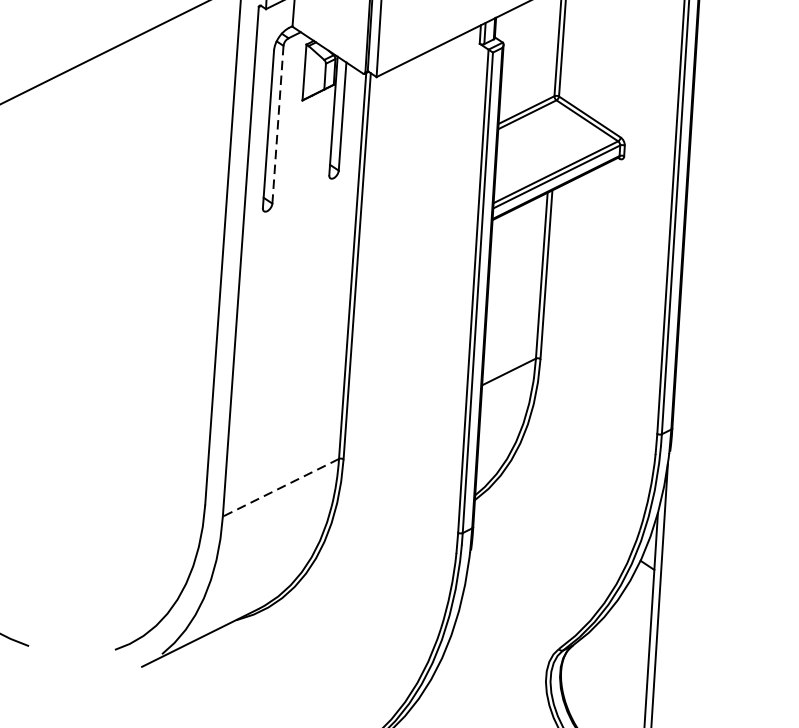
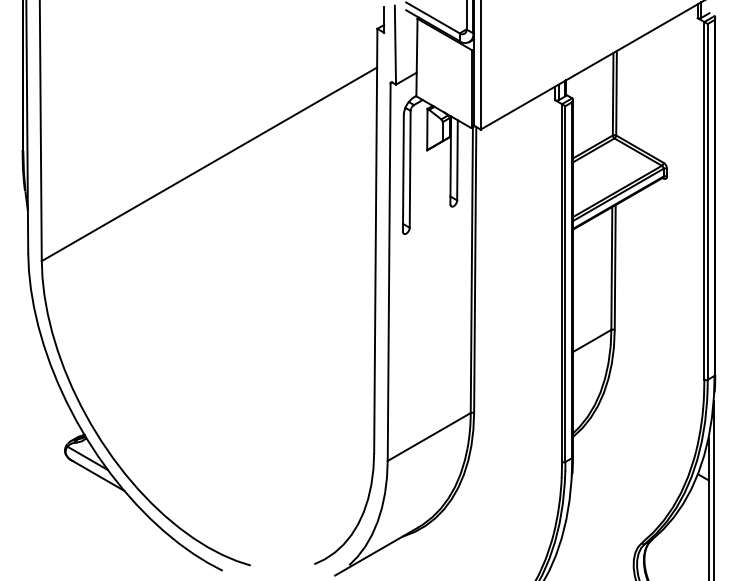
line: (278, 124) -> (410, 169), dashed -> solid
line: (281, 488) -> (429, 437), dashed -> solid

